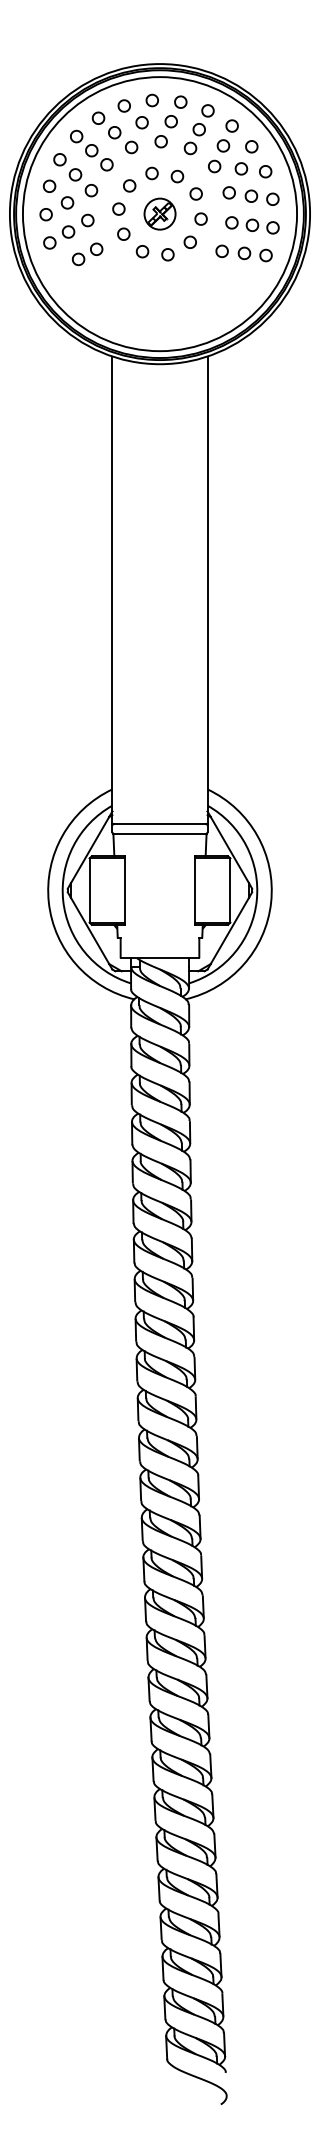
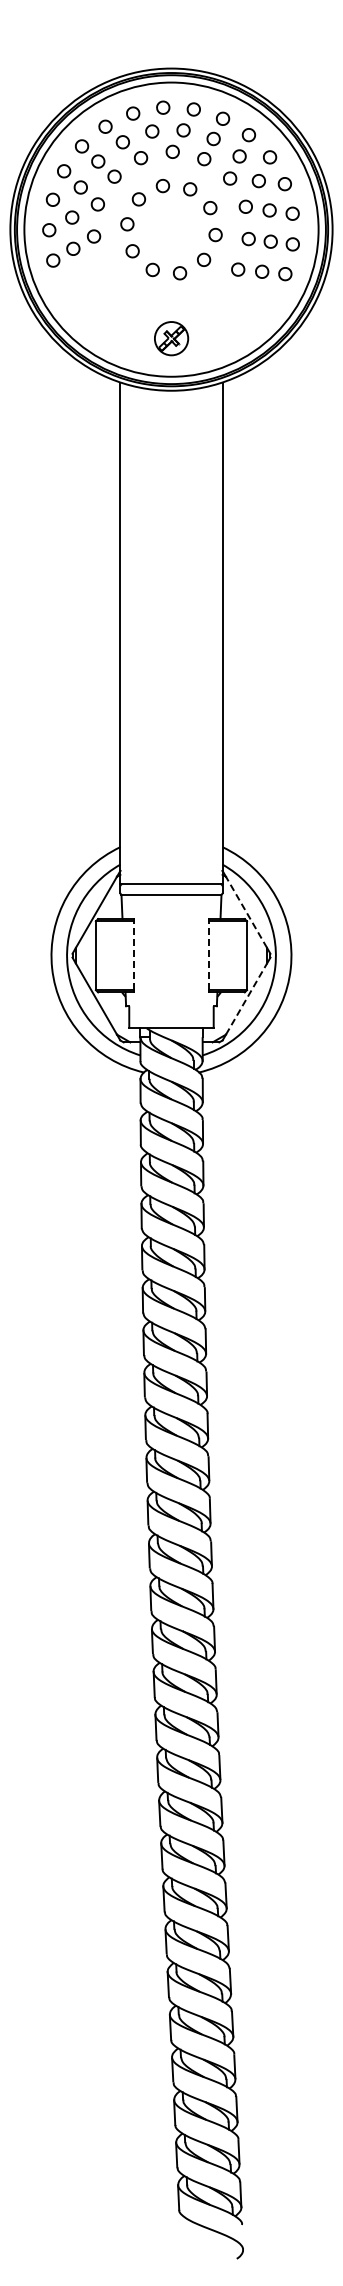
part: (160, 213) -> (171, 338), moved
part: (87, 254) -> (93, 272), removed
line: (229, 849) -> (246, 911), solid -> dashed
line: (124, 890) -> (133, 955), solid -> dashed
line: (195, 890) -> (209, 955), solid -> dashed
line: (229, 930) -> (246, 998), solid -> dashed

